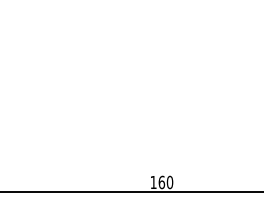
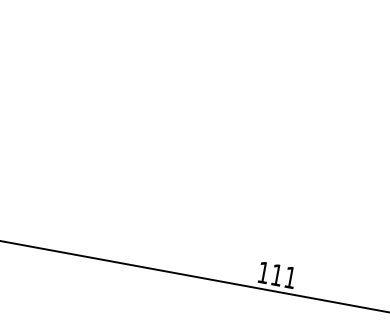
text: (165, 182) -> (283, 276), 160 -> 111

